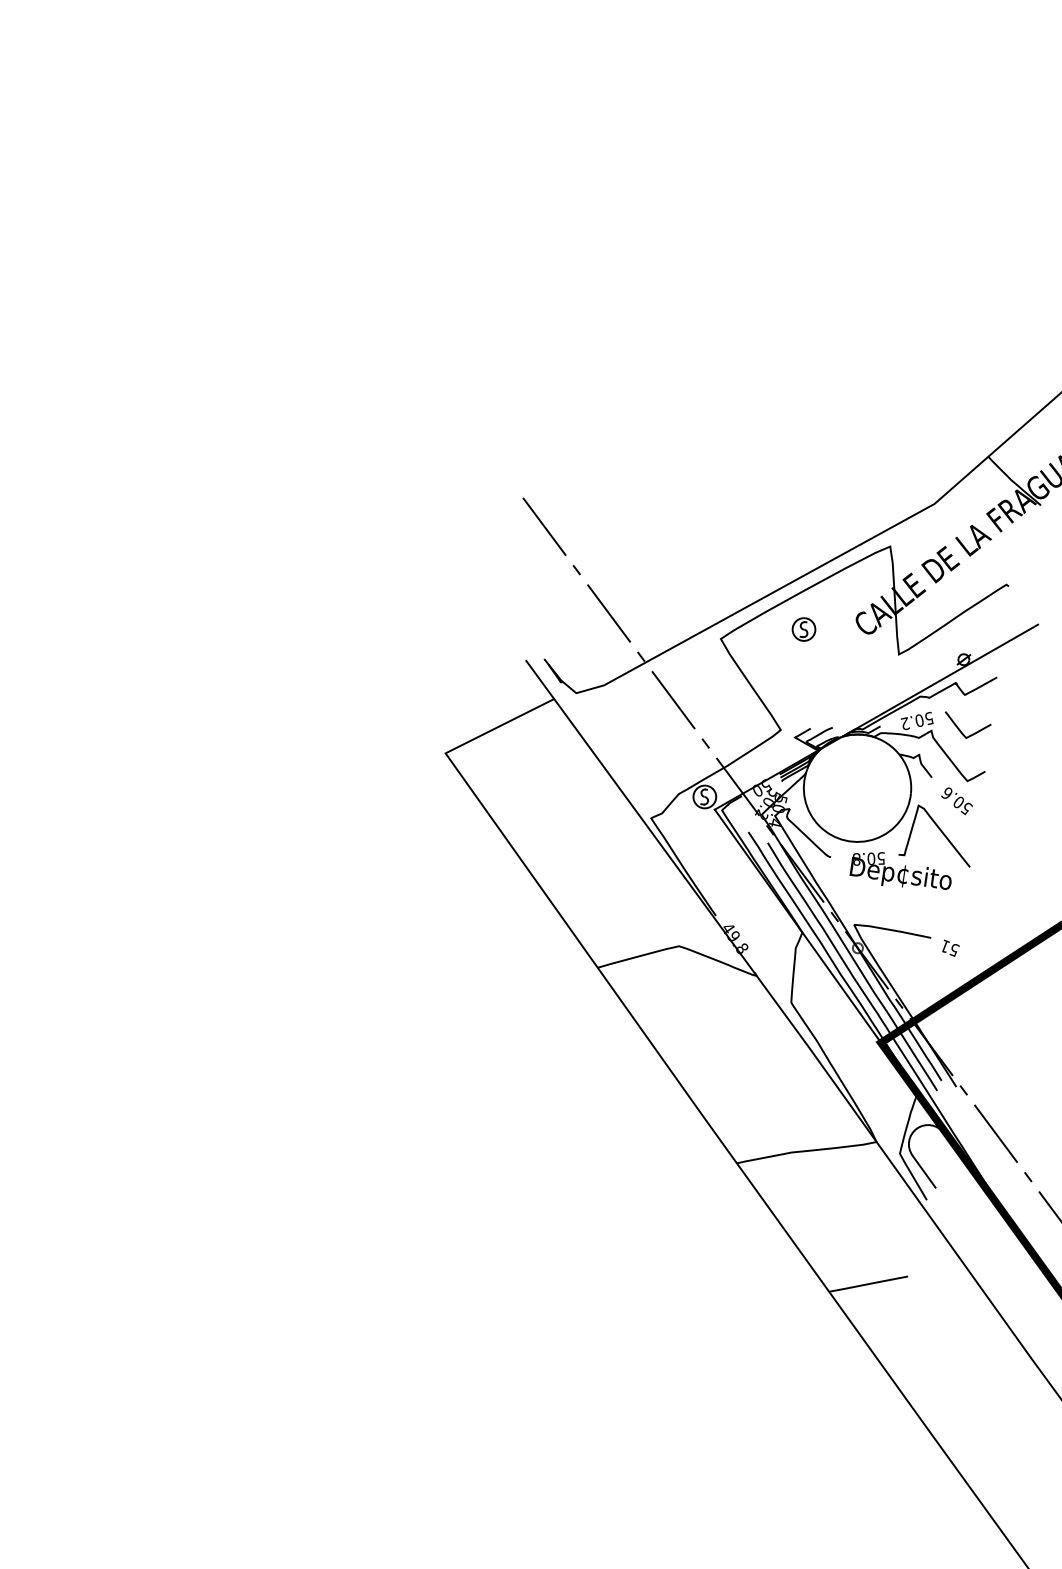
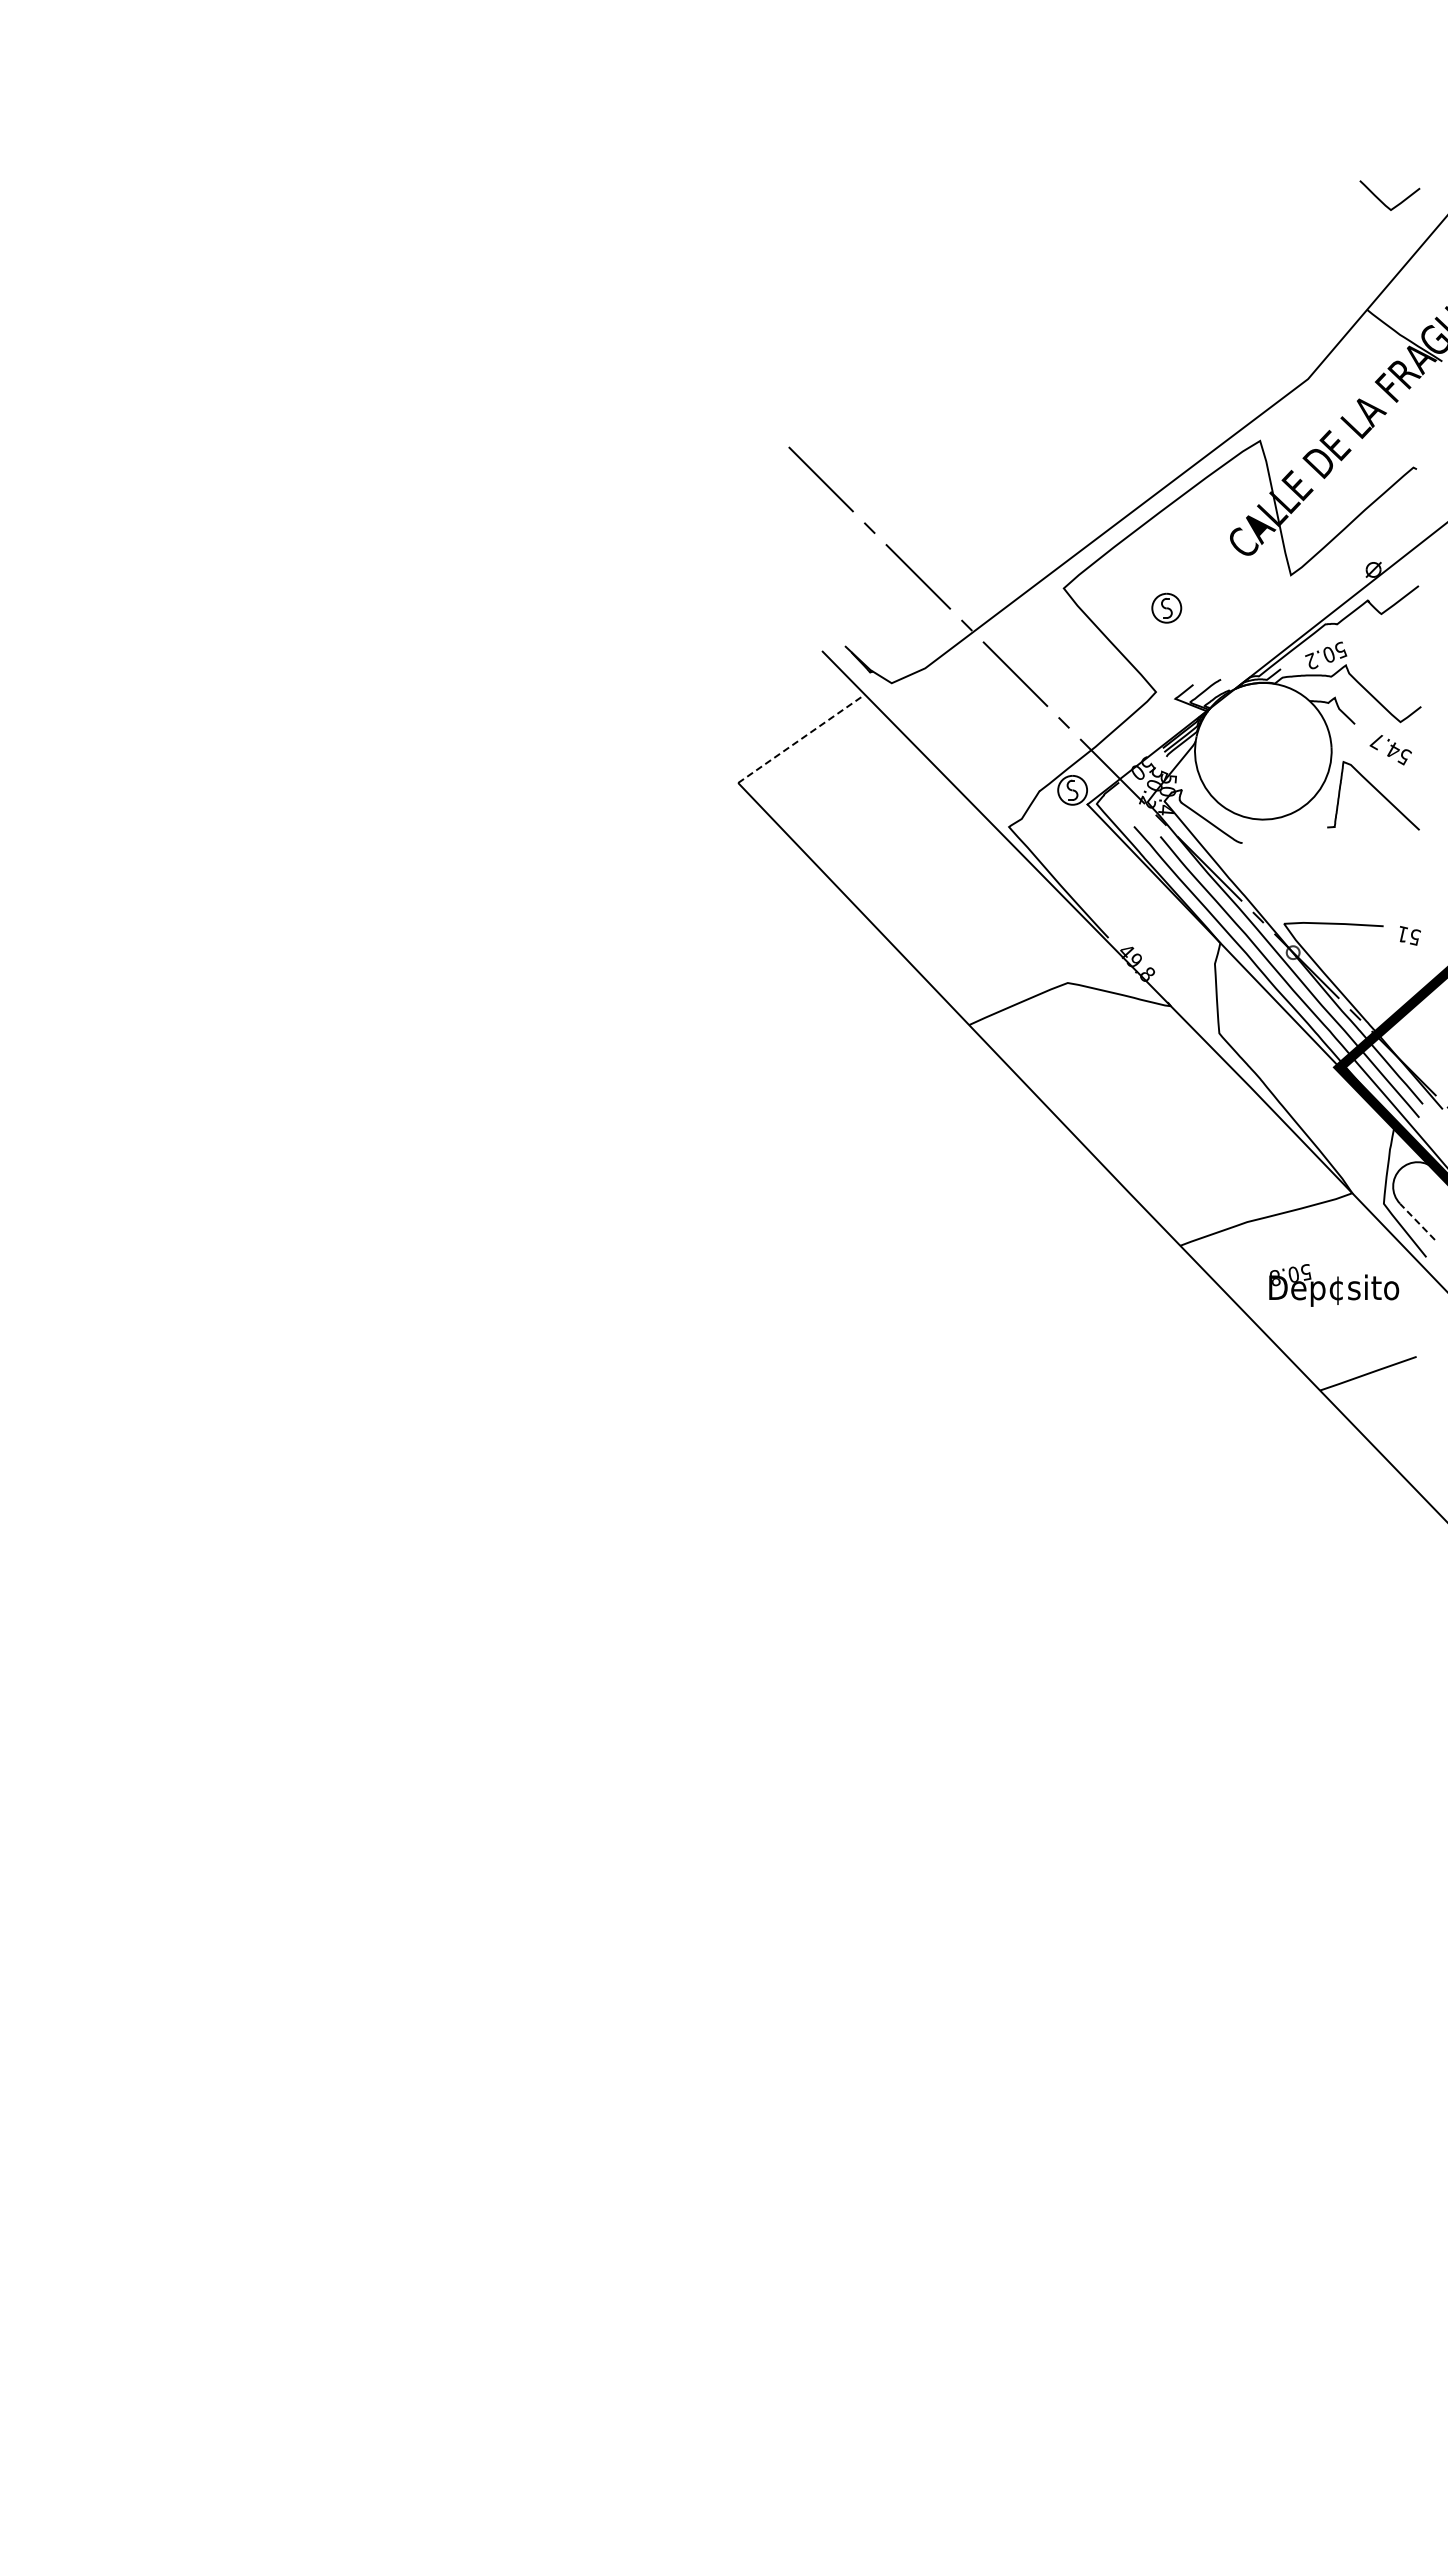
part: (803, 628) -> (1166, 607), moved
line: (499, 725) -> (801, 738), solid -> dashed
curve: (960, 730) -> (1382, 201), moved
text: (952, 797) -> (1384, 745), 50.6 -> 54.7
text: (901, 871) -> (1334, 1285), moved
line: (924, 1171) -> (1417, 1221), solid -> dashed

